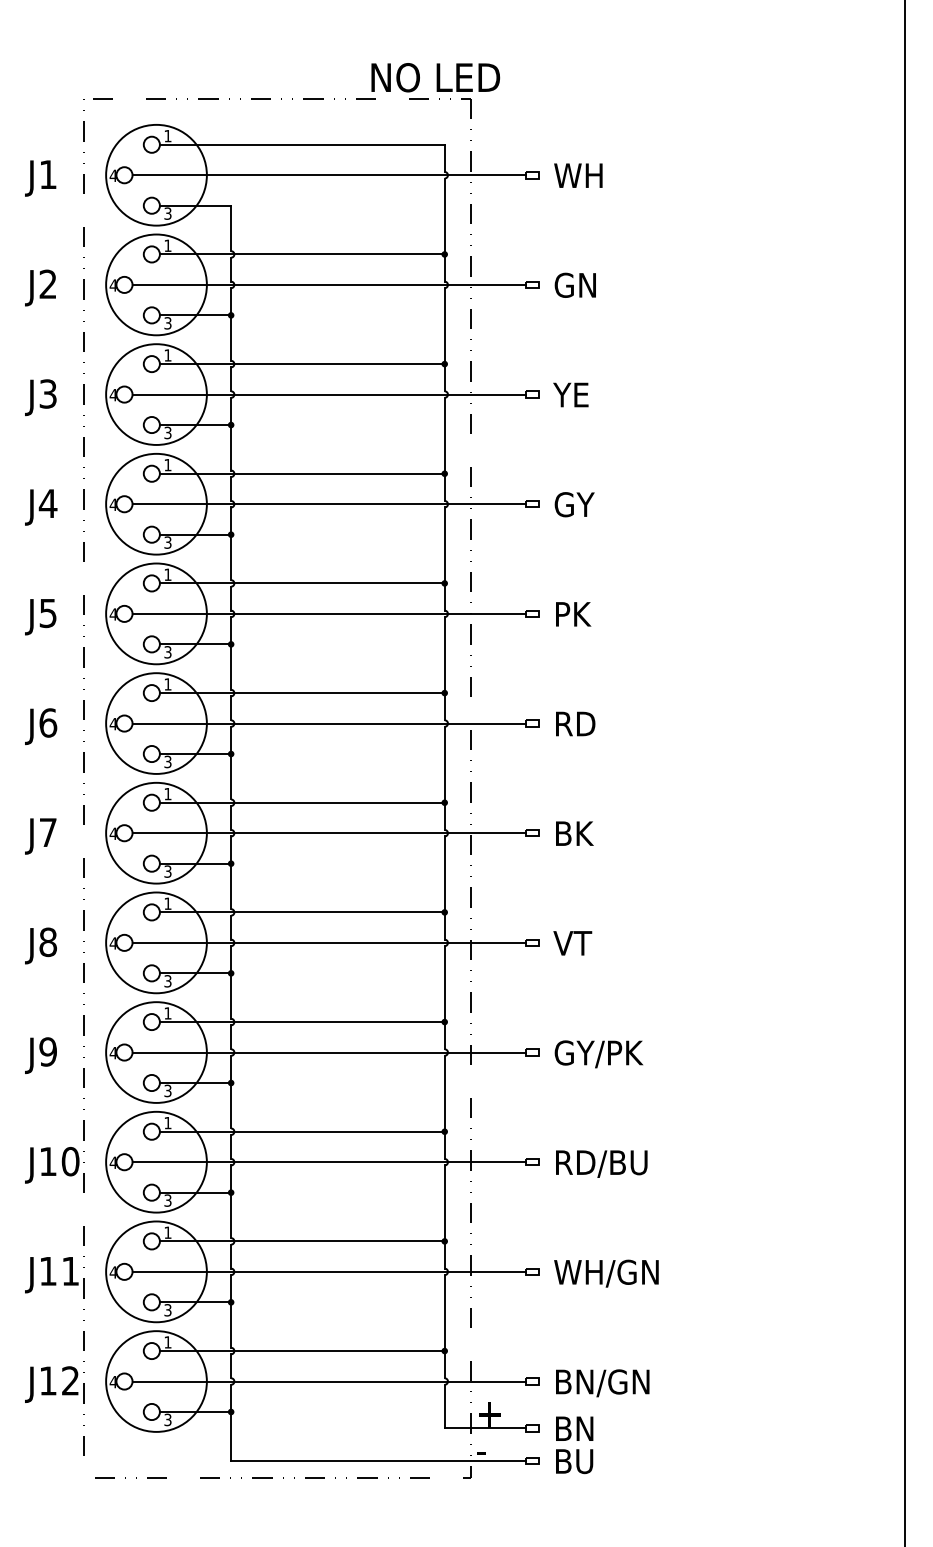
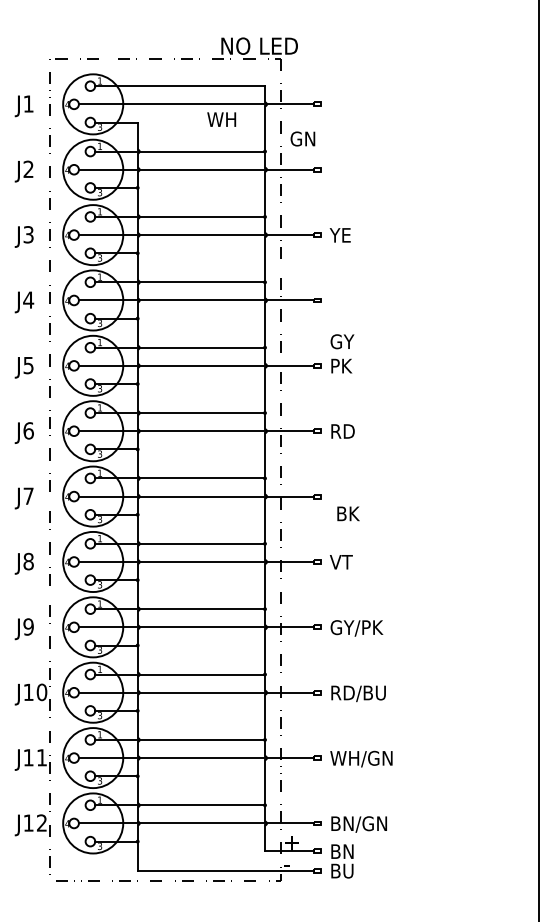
text: (578, 175) -> (221, 119), moved
text: (574, 284) -> (302, 138), moved
text: (574, 504) -> (342, 341), moved
text: (574, 833) -> (348, 513), moved

